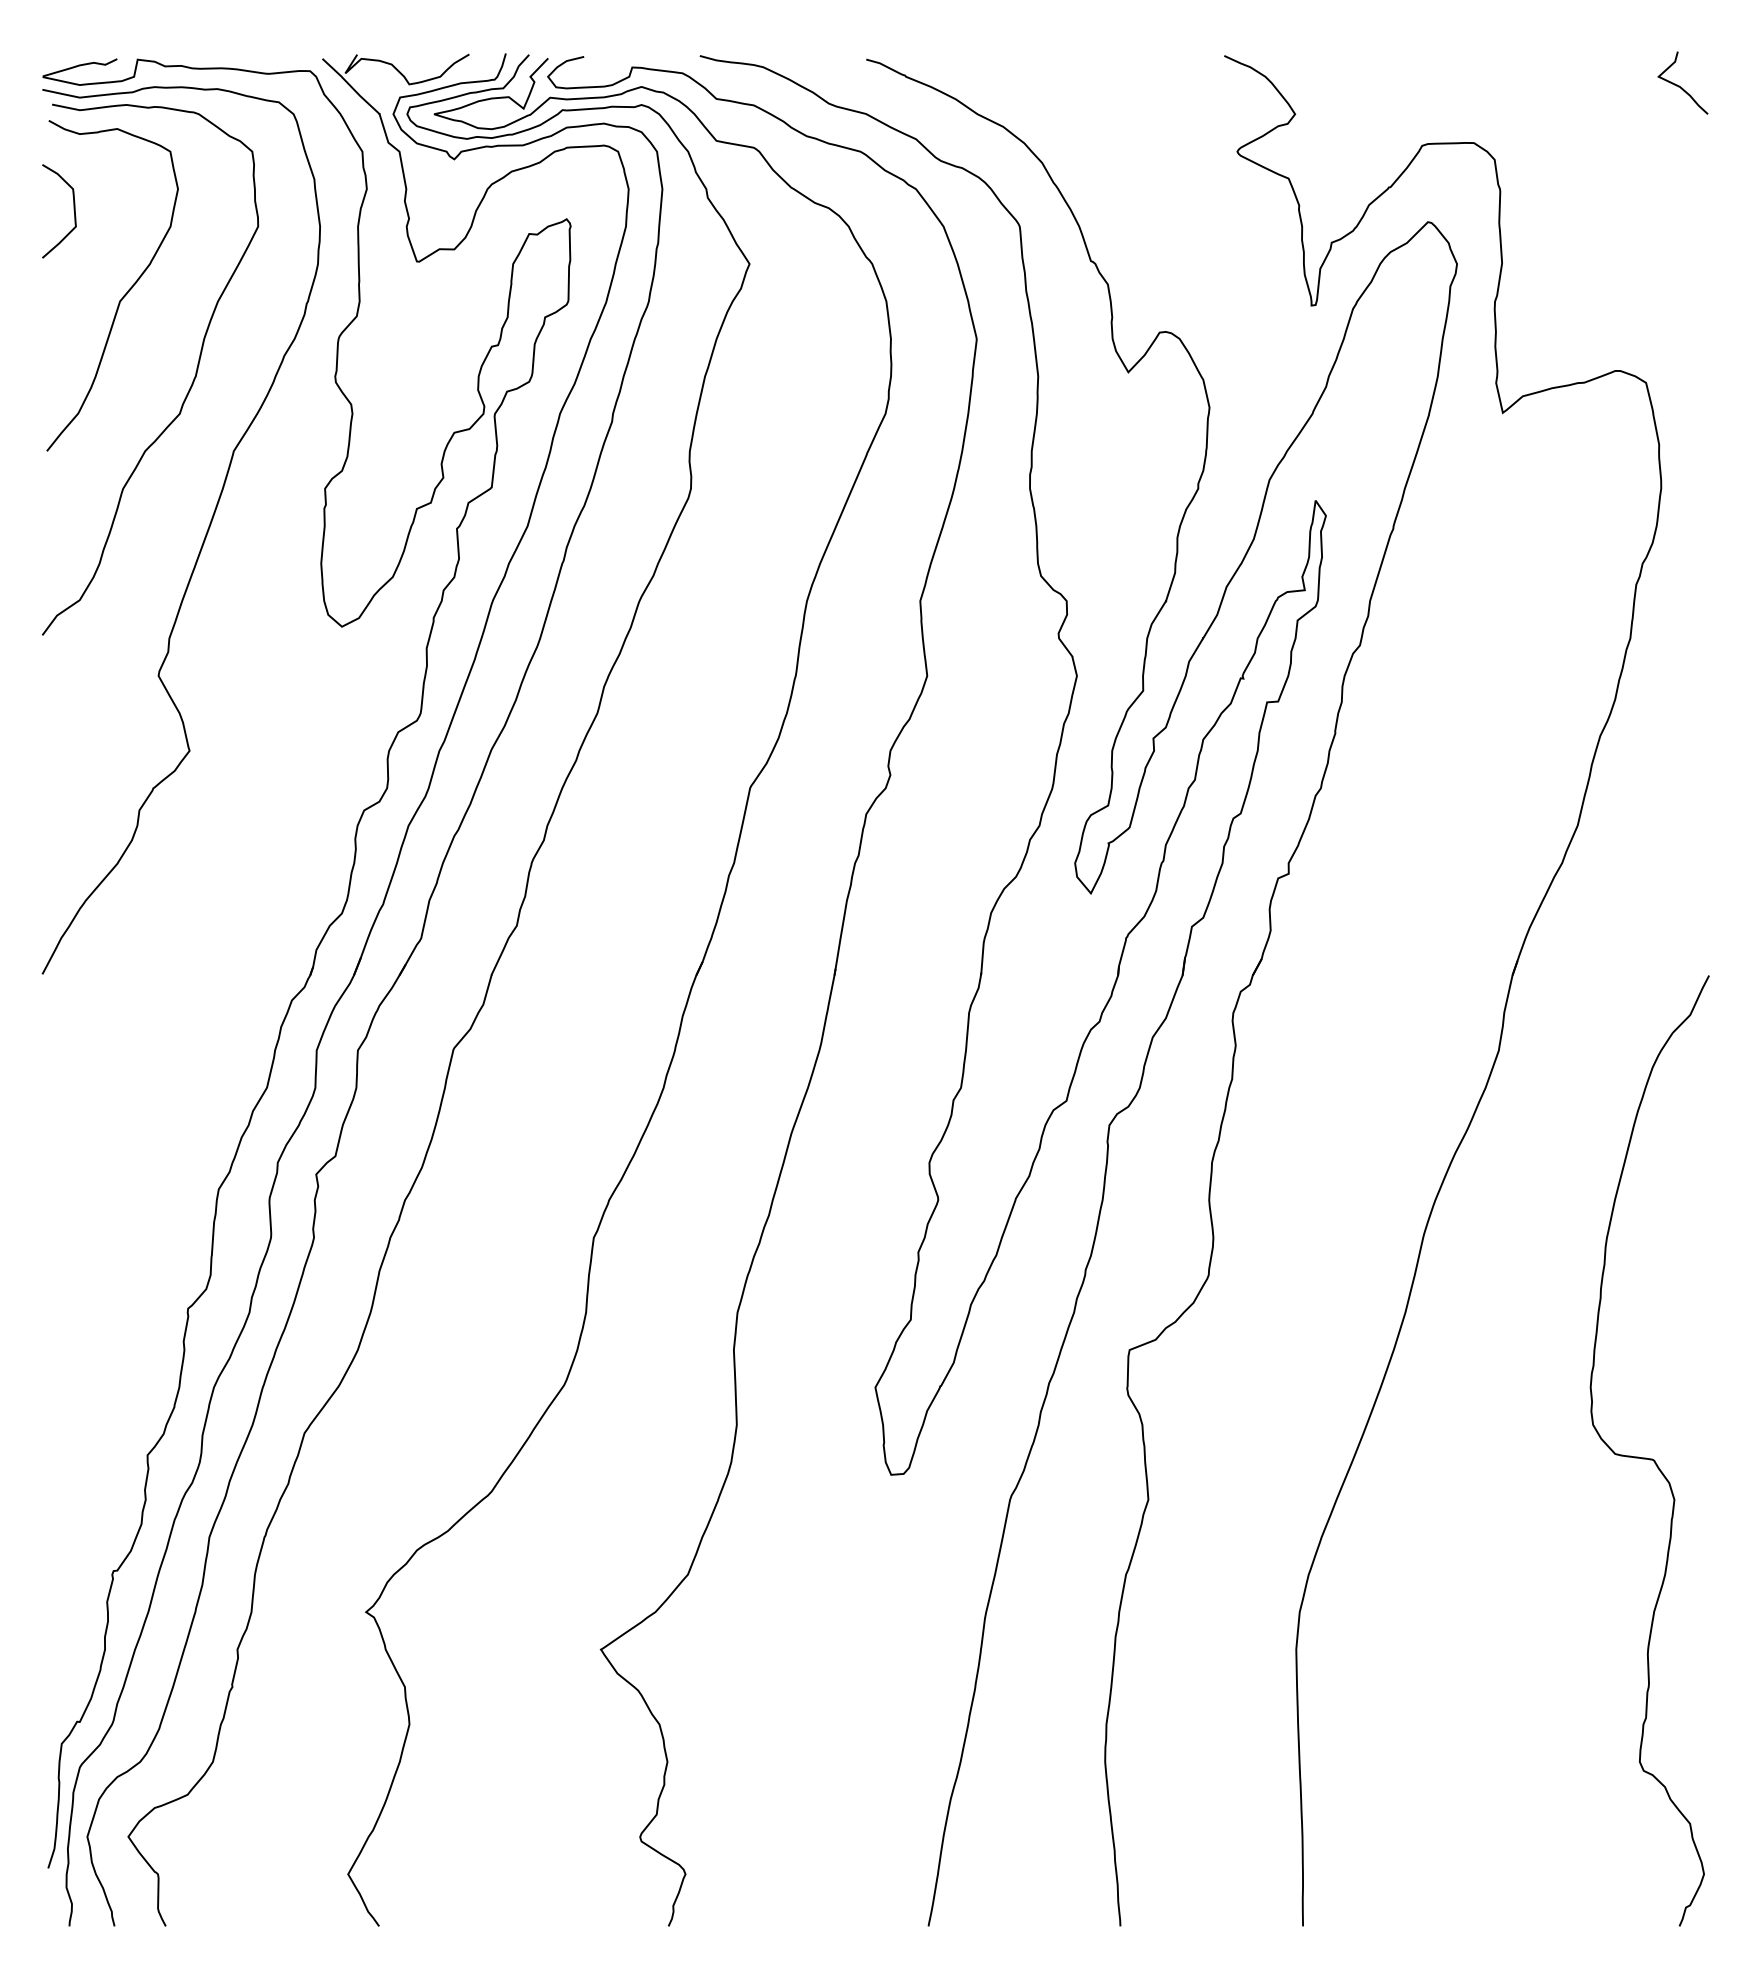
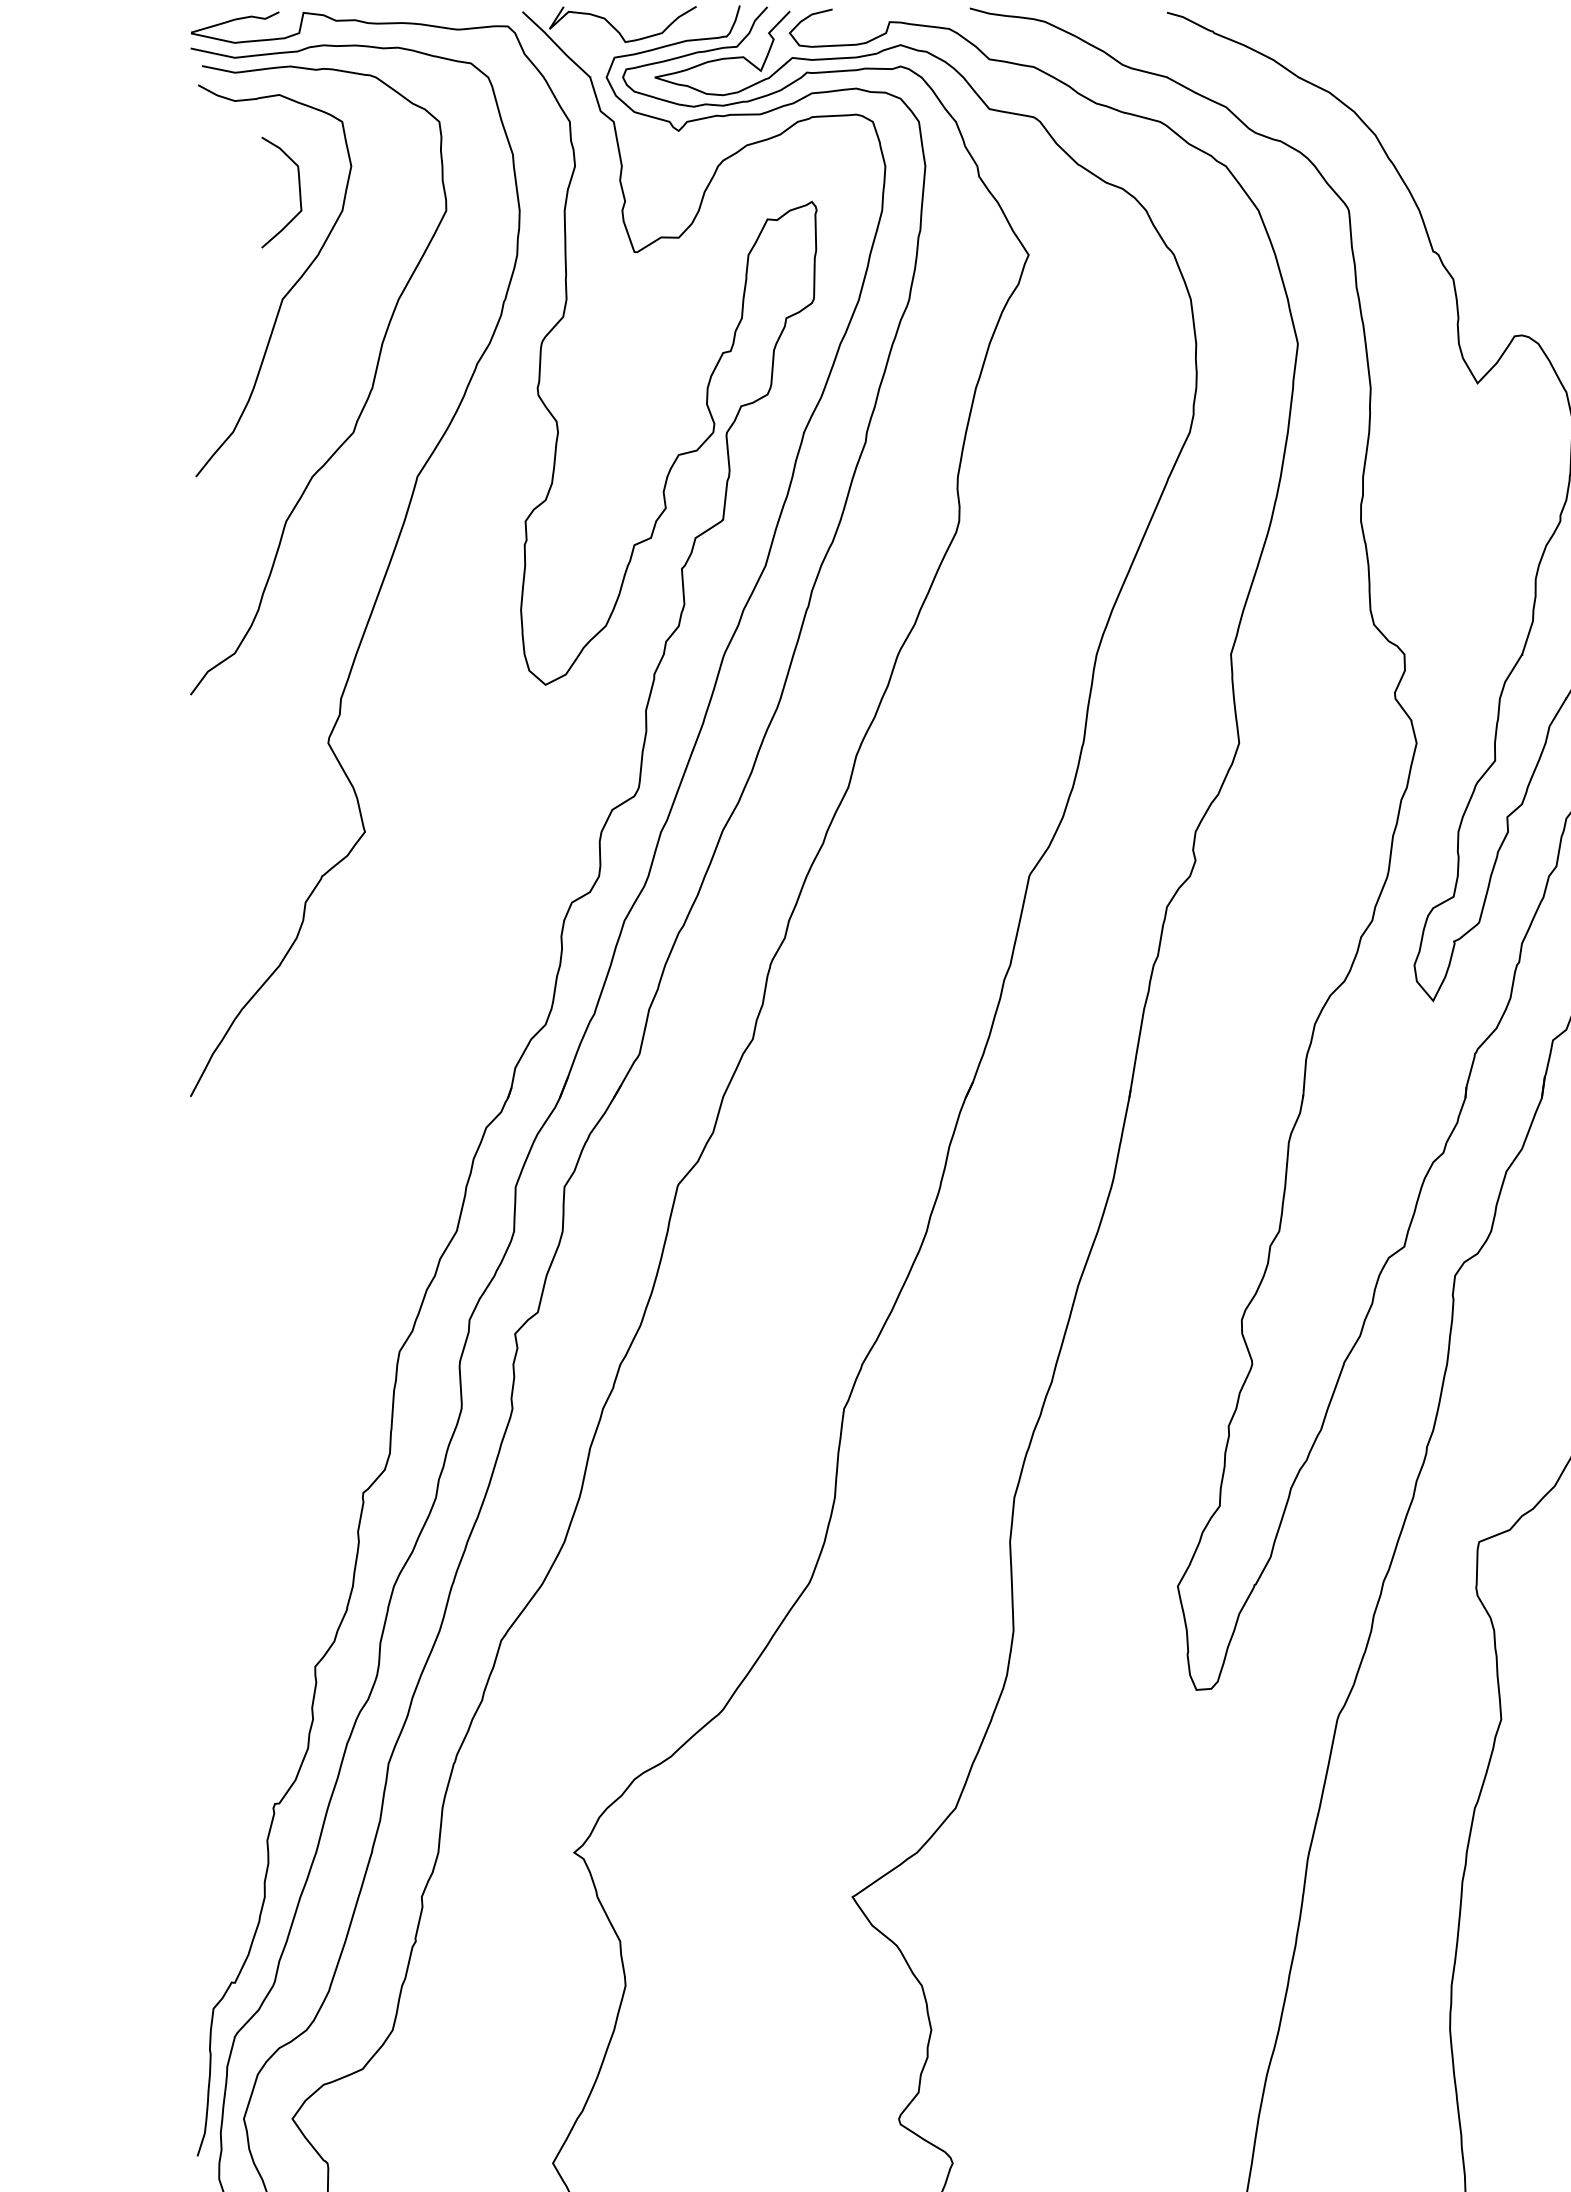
curve: (73, 210) -> (298, 191), moved

